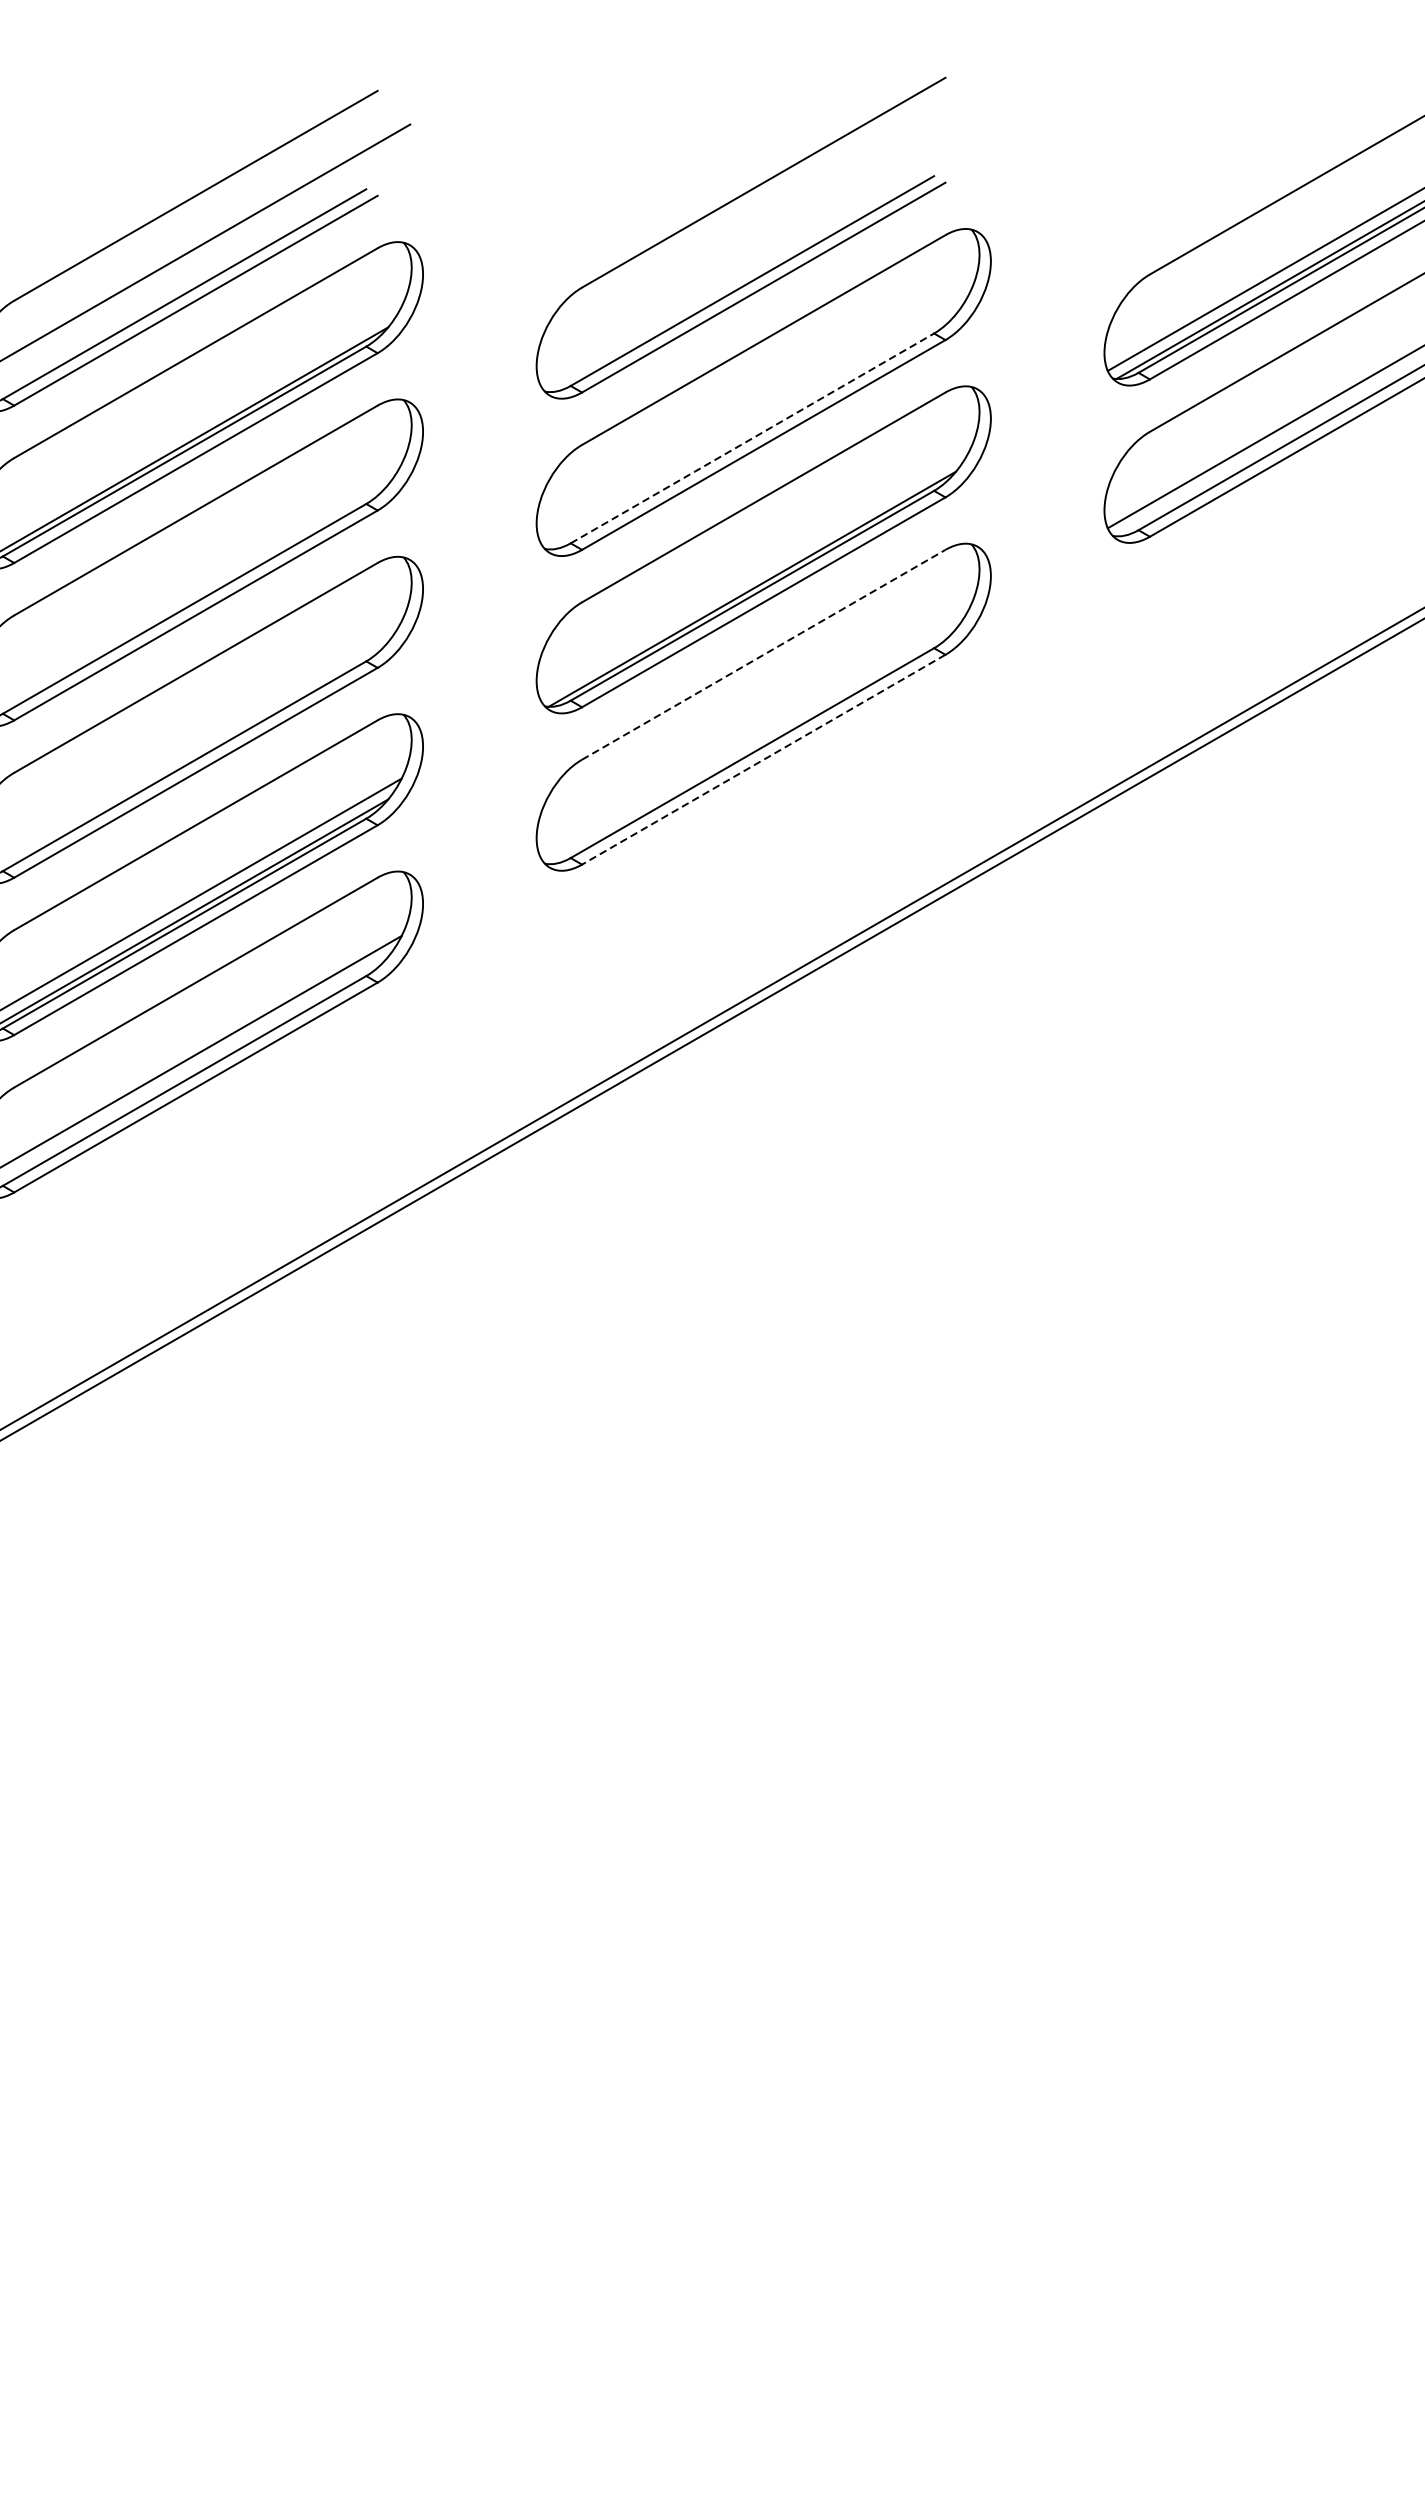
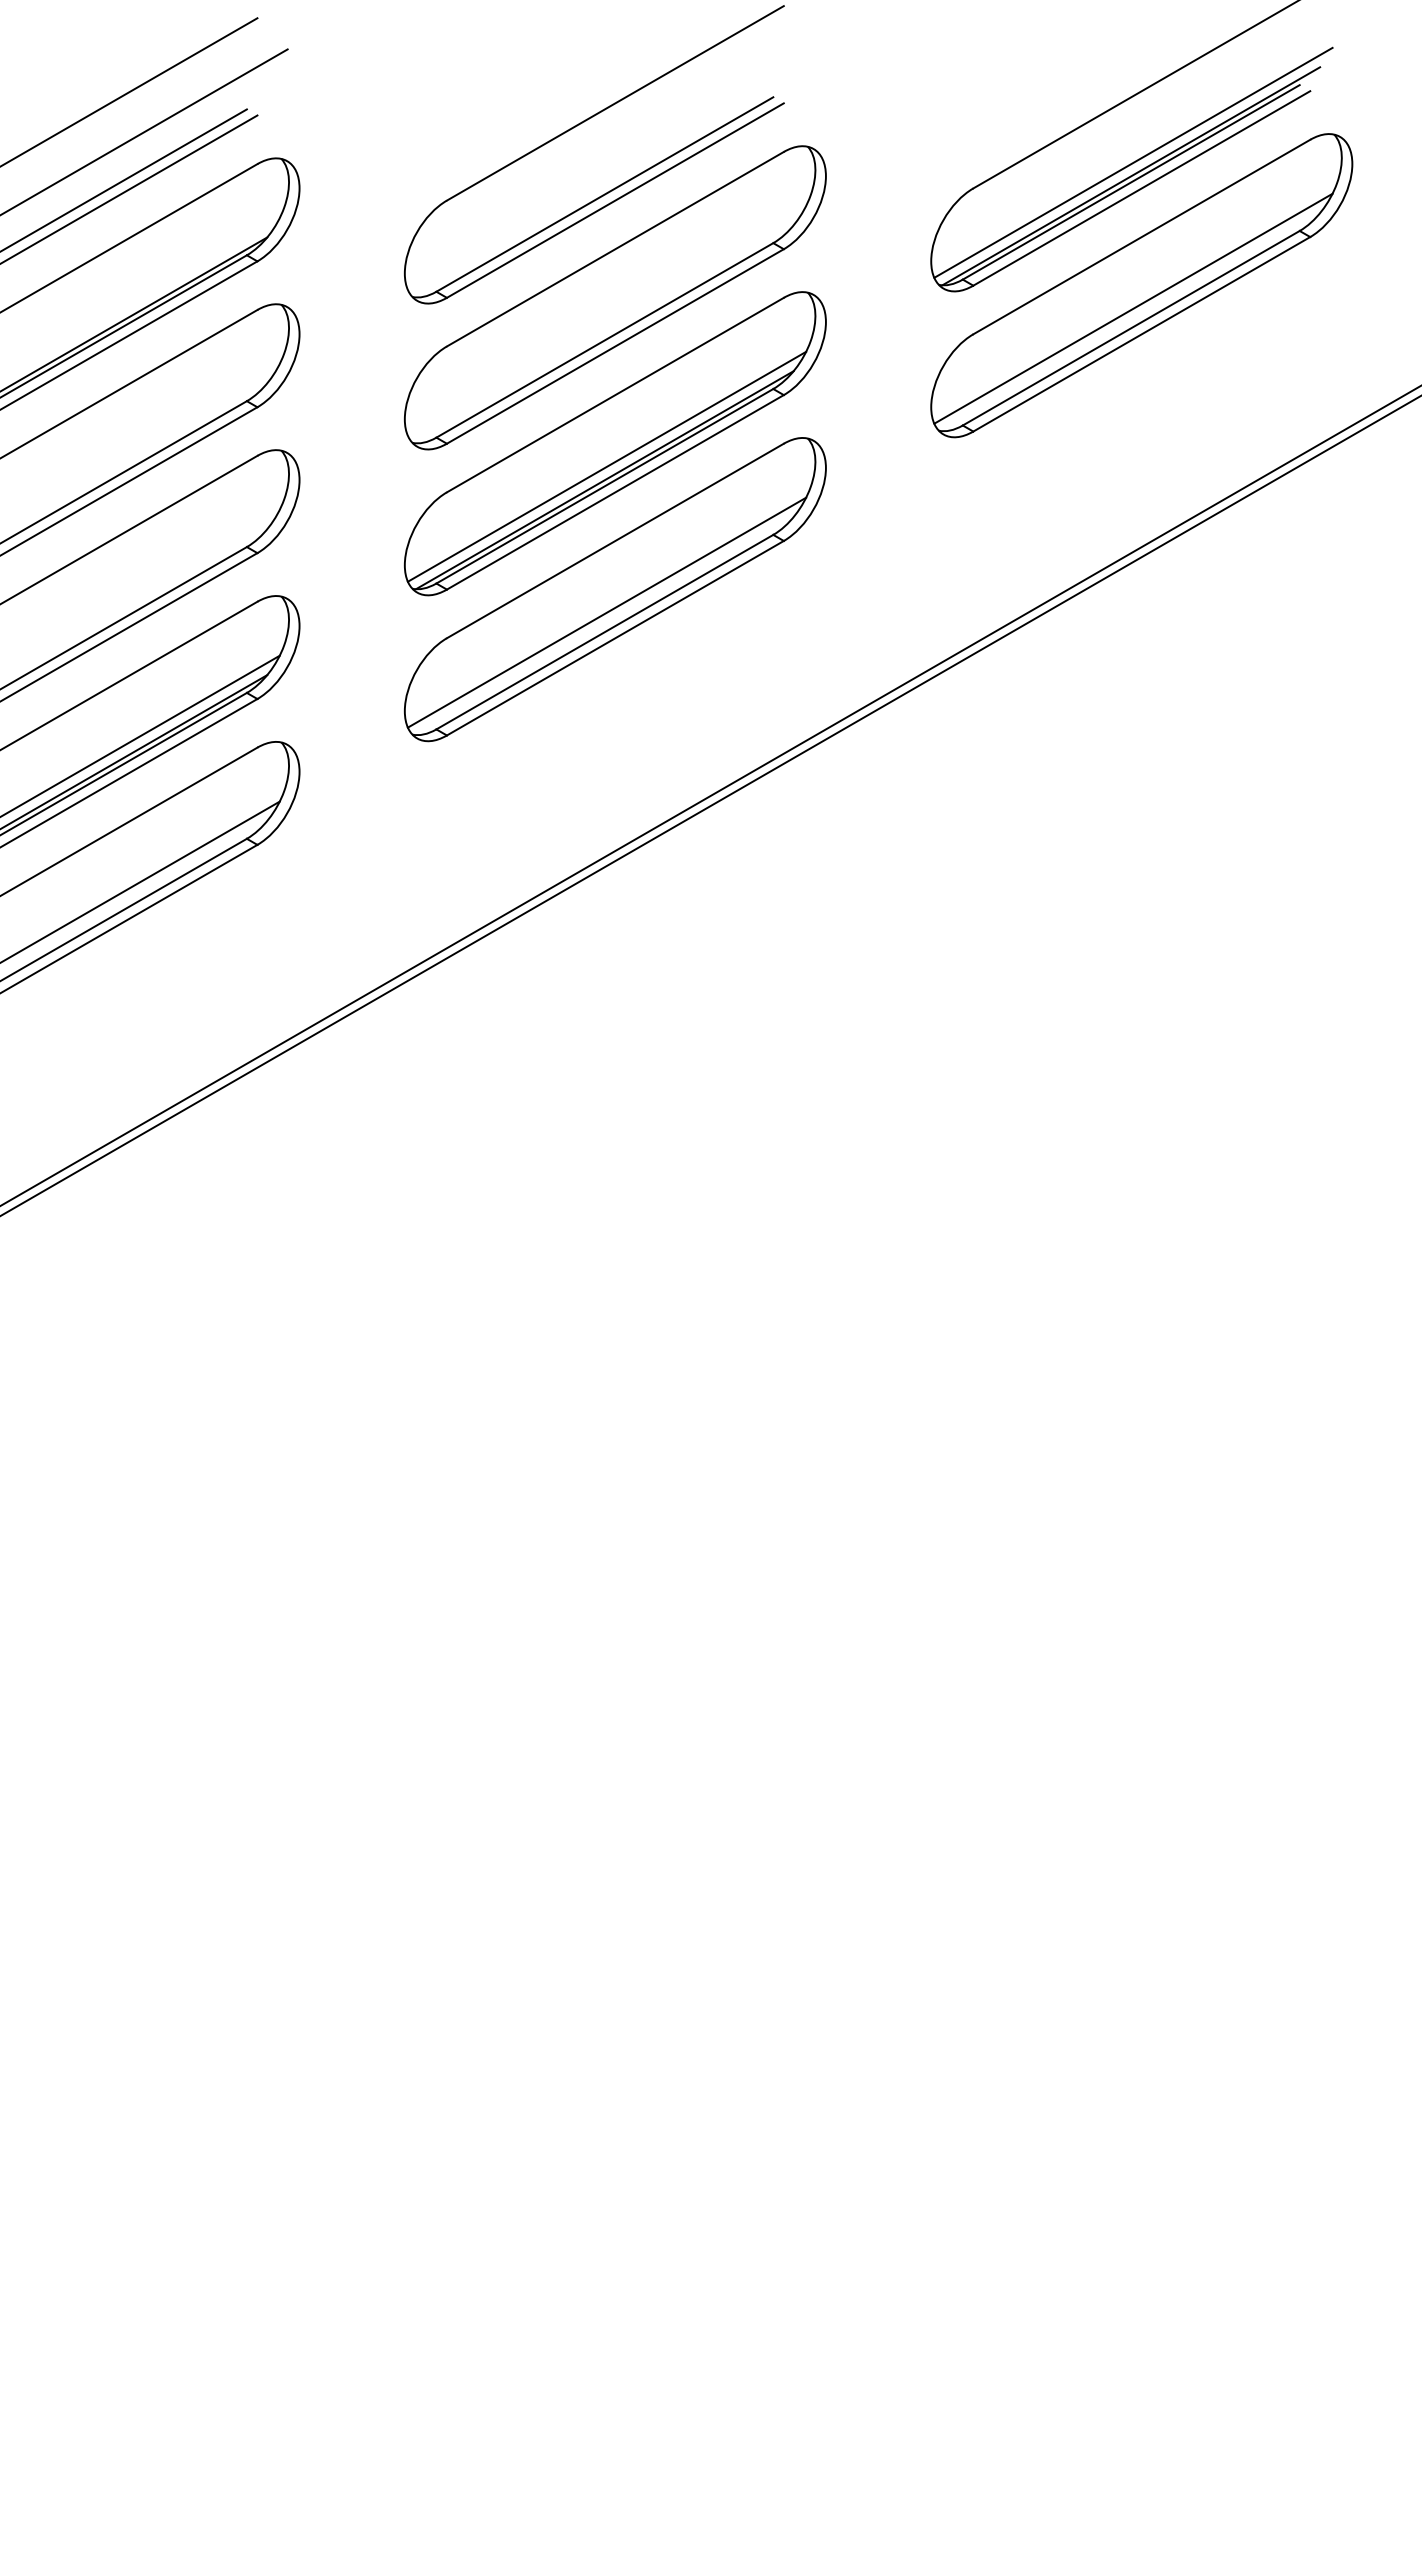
line: (752, 438) -> (604, 340), dashed -> solid
line: (754, 574) -> (606, 466), added
line: (763, 654) -> (615, 540), dashed -> solid
line: (754, 731) -> (606, 612), added
line: (763, 759) -> (615, 638), dashed -> solid

